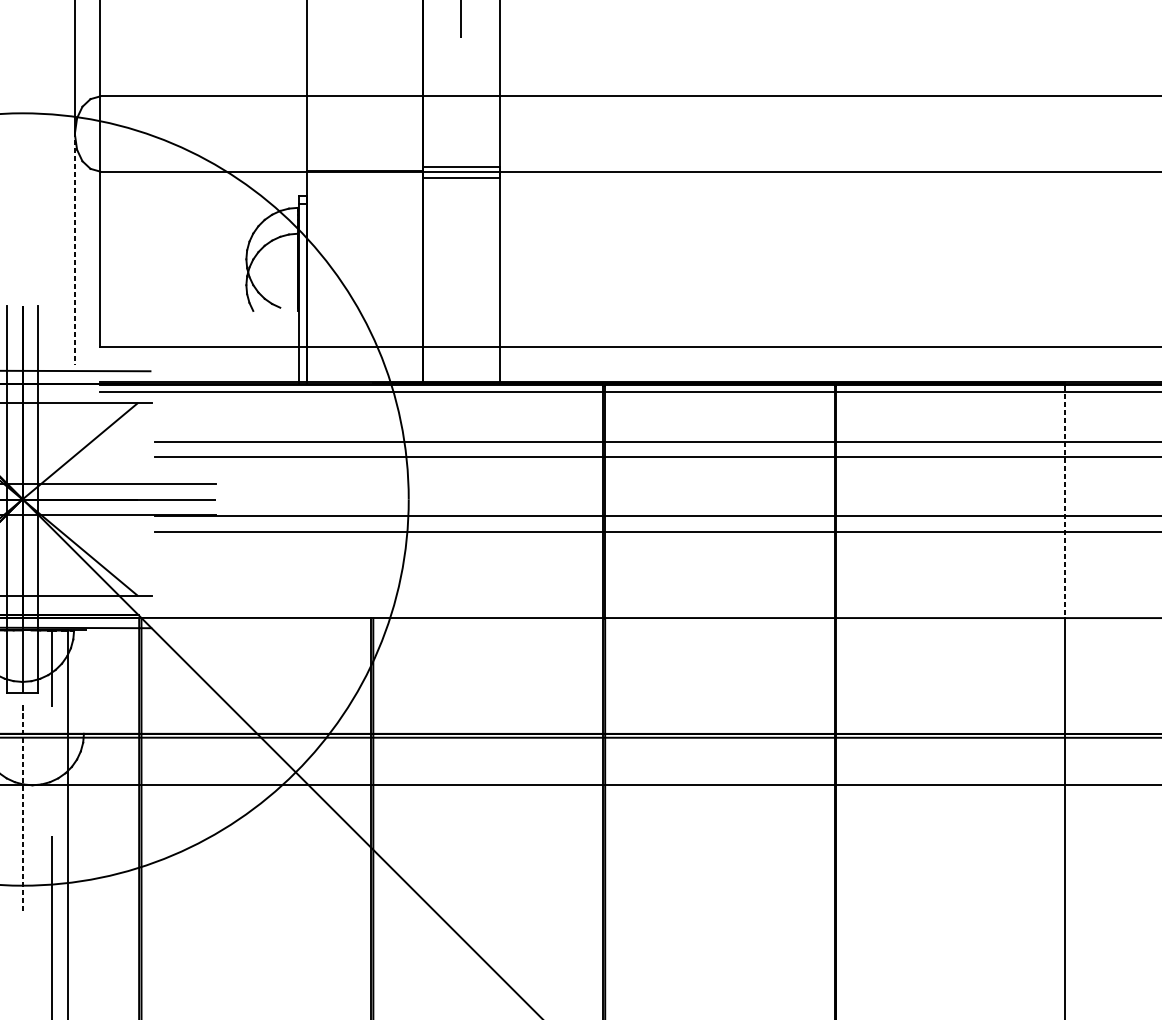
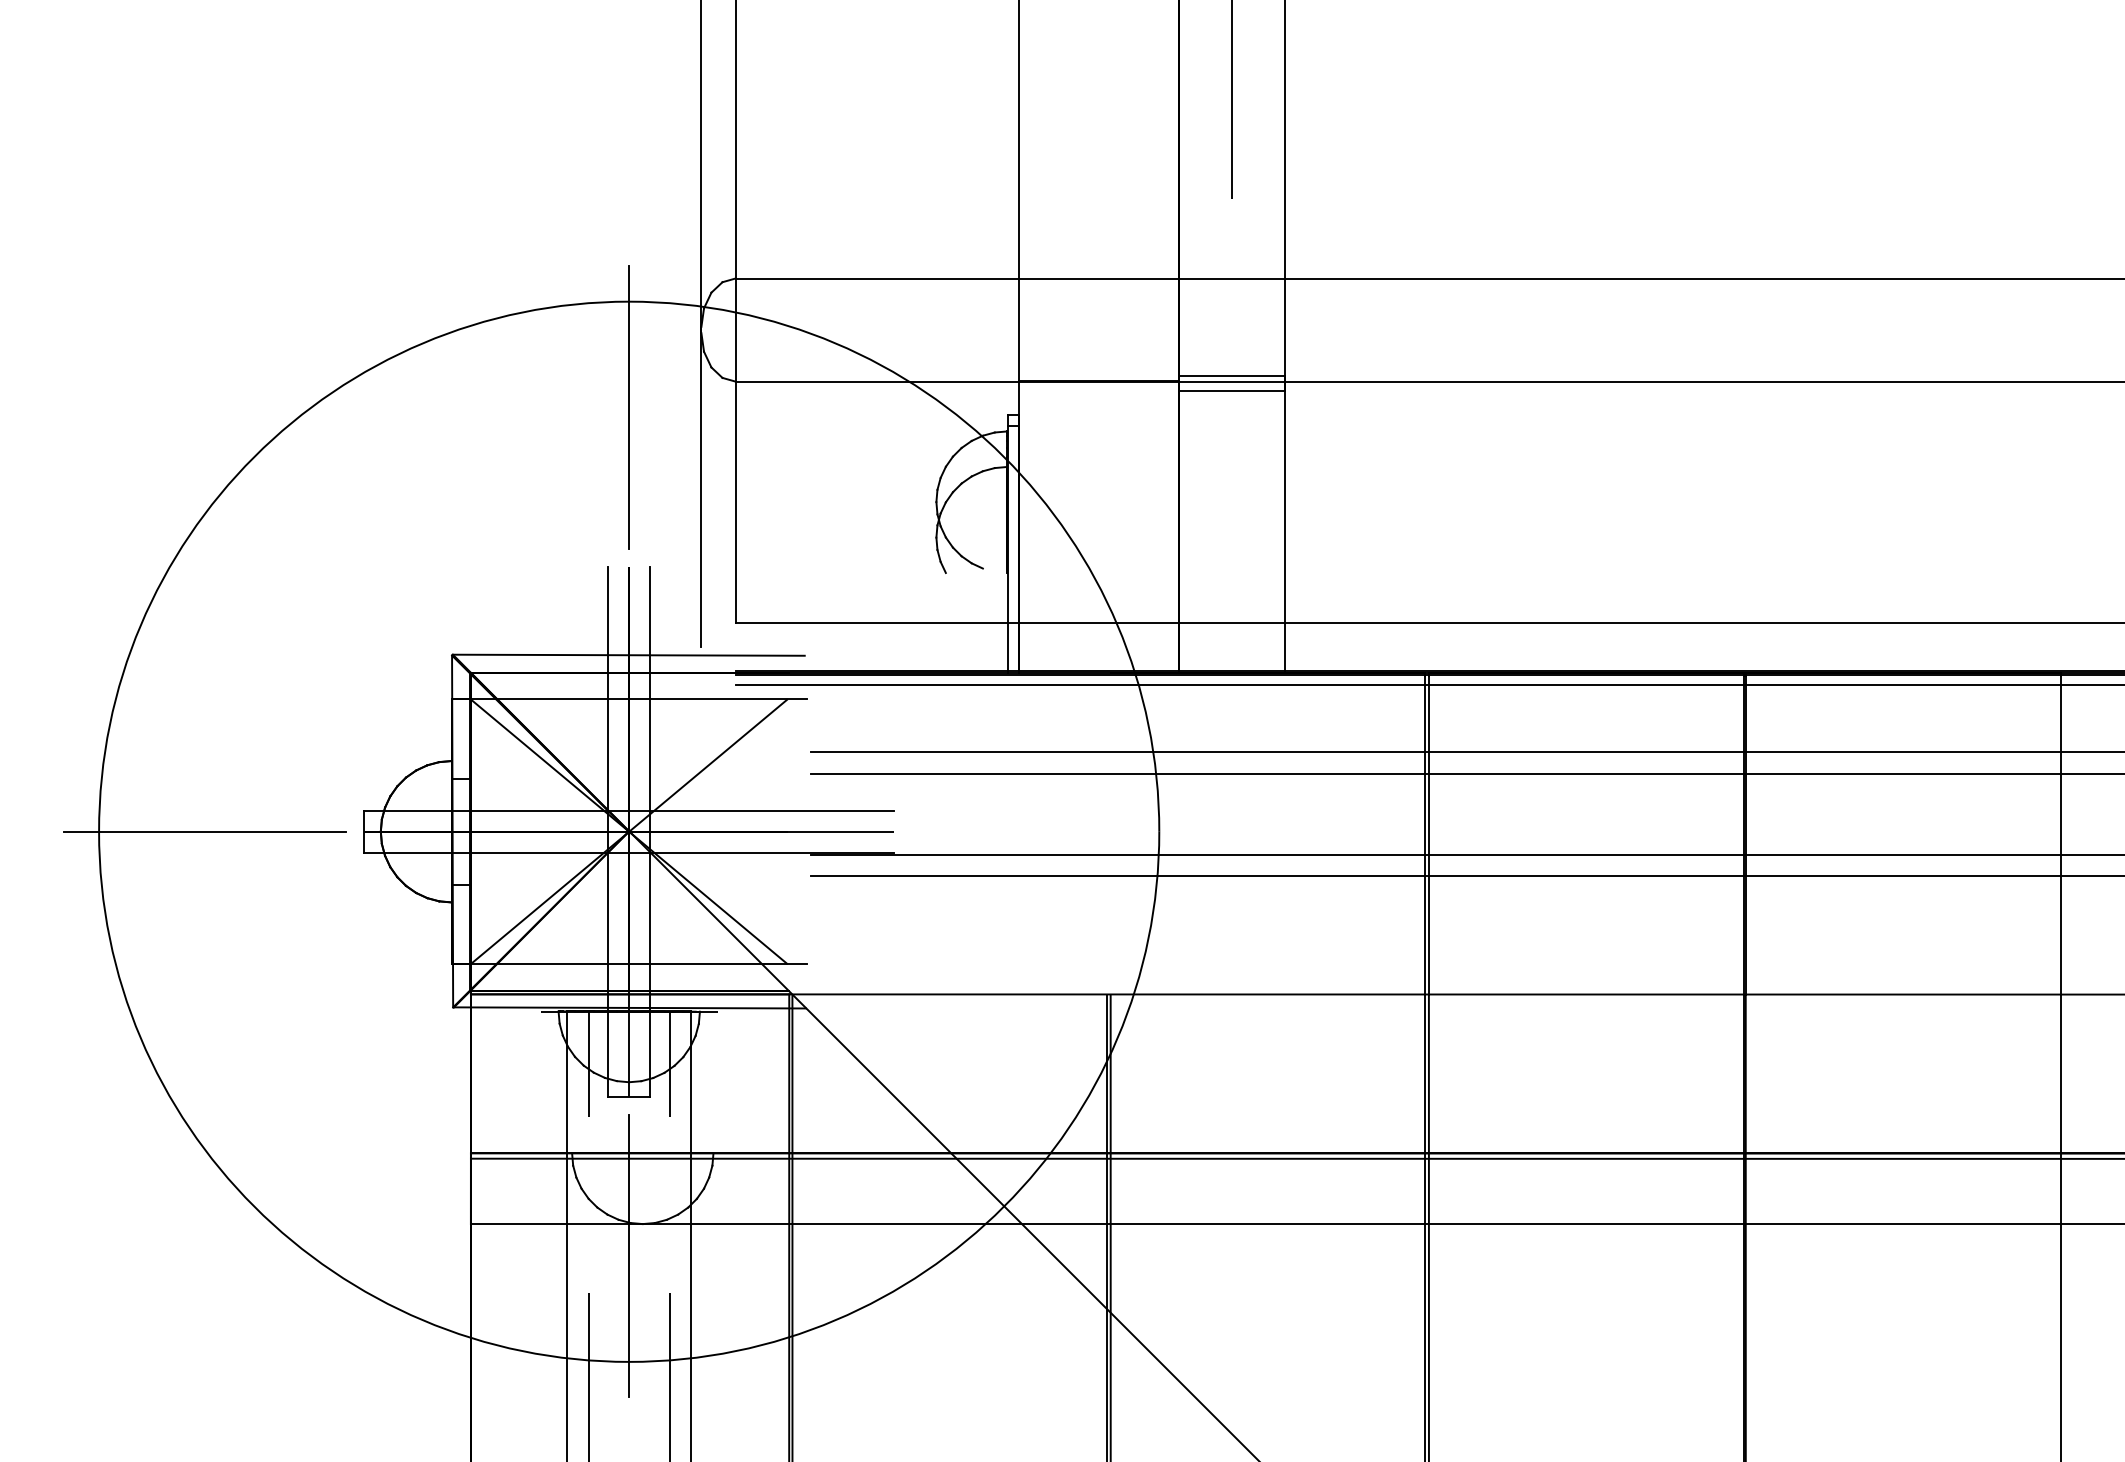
line: (22, 190) -> (629, 407), added
line: (75, 248) -> (701, 487), dashed -> solid
line: (1065, 502) -> (2060, 835), dashed -> solid
line: (22, 808) -> (629, 1256), dashed -> solid

